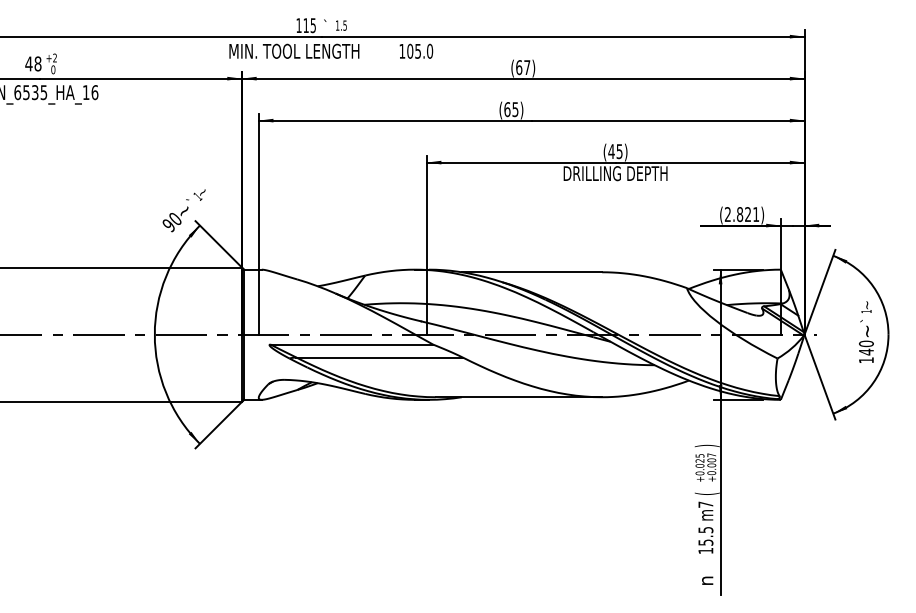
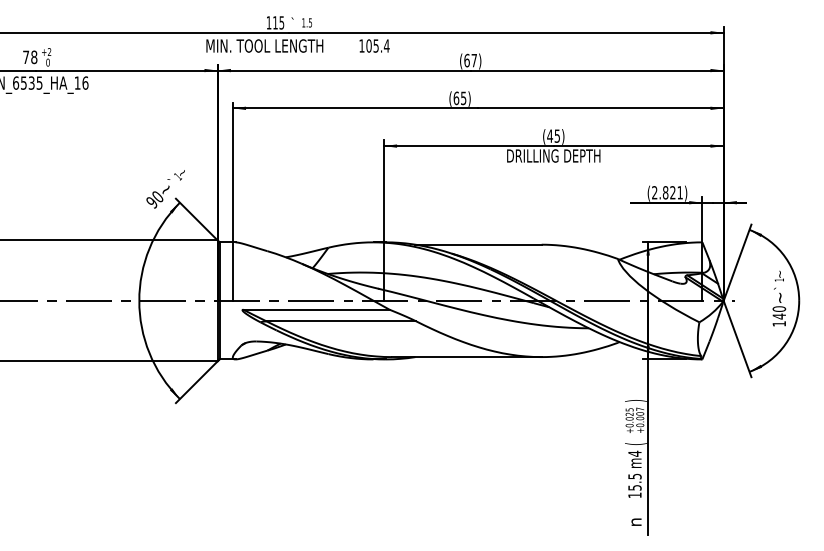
text: (429, 50) -> (386, 45), 105.0 -> 105.4
text: (28, 63) -> (25, 56), 48 -> 78
text: (705, 504) -> (634, 453), m7 -> m4

